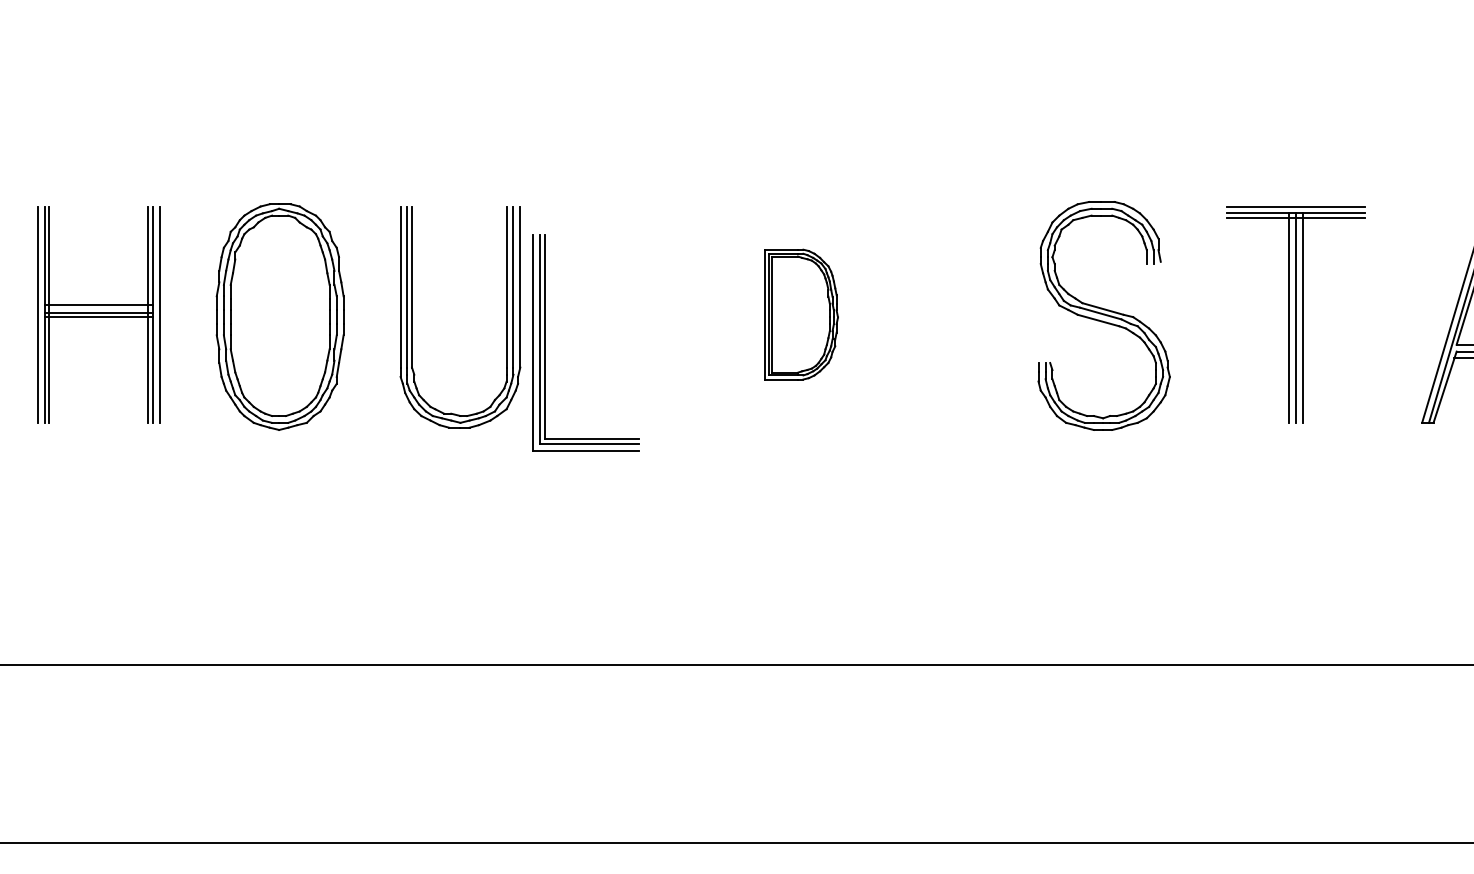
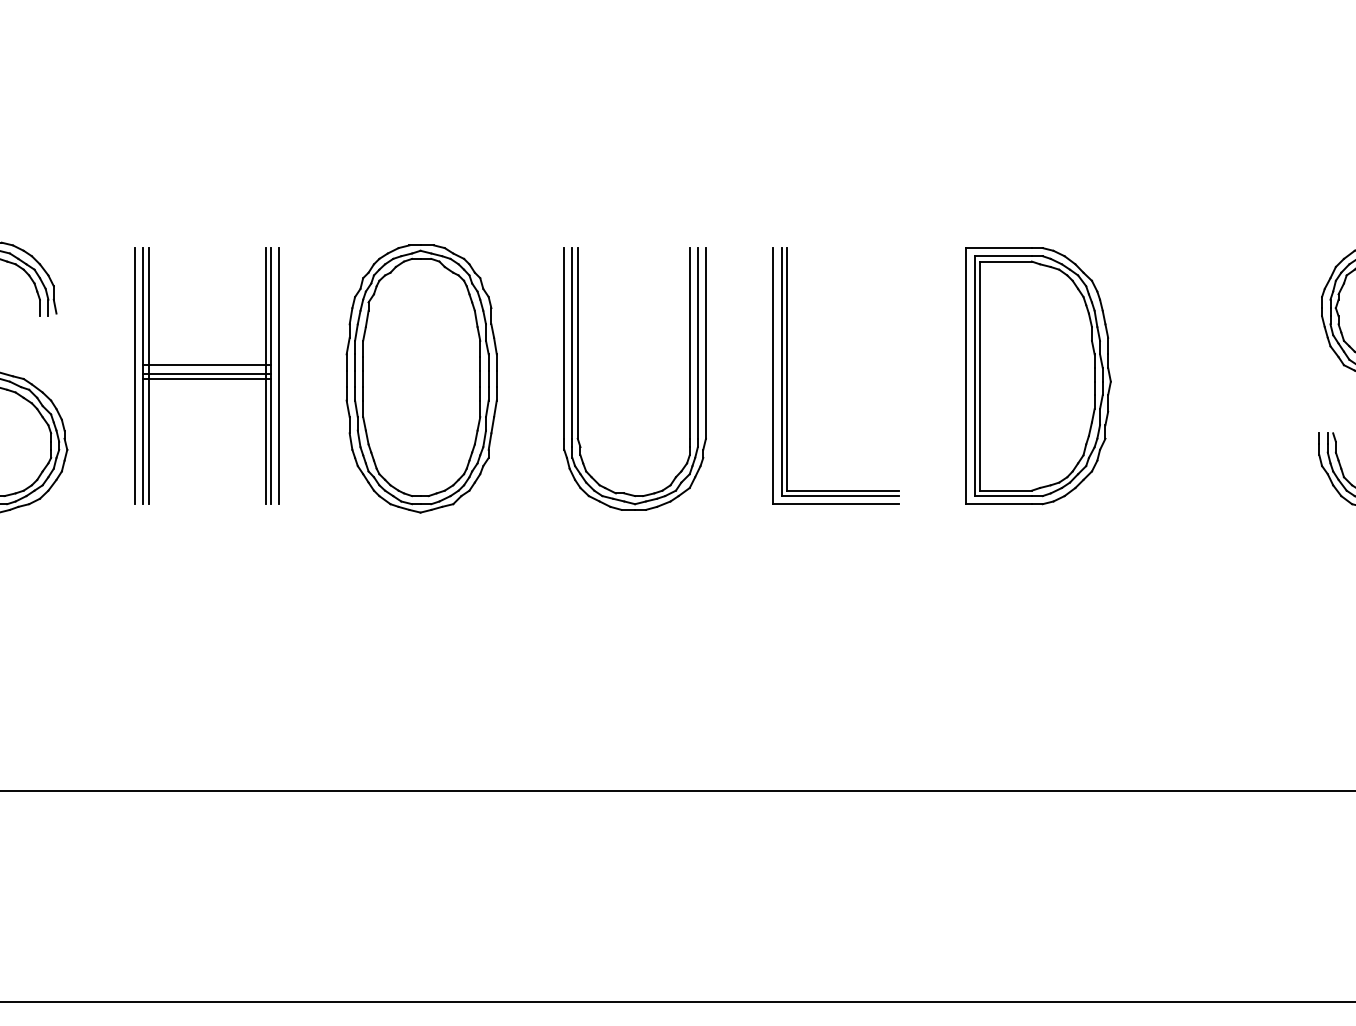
part: (801, 314) -> (1038, 375), size x1.67
part: (545, 342) -> (787, 375), moved

